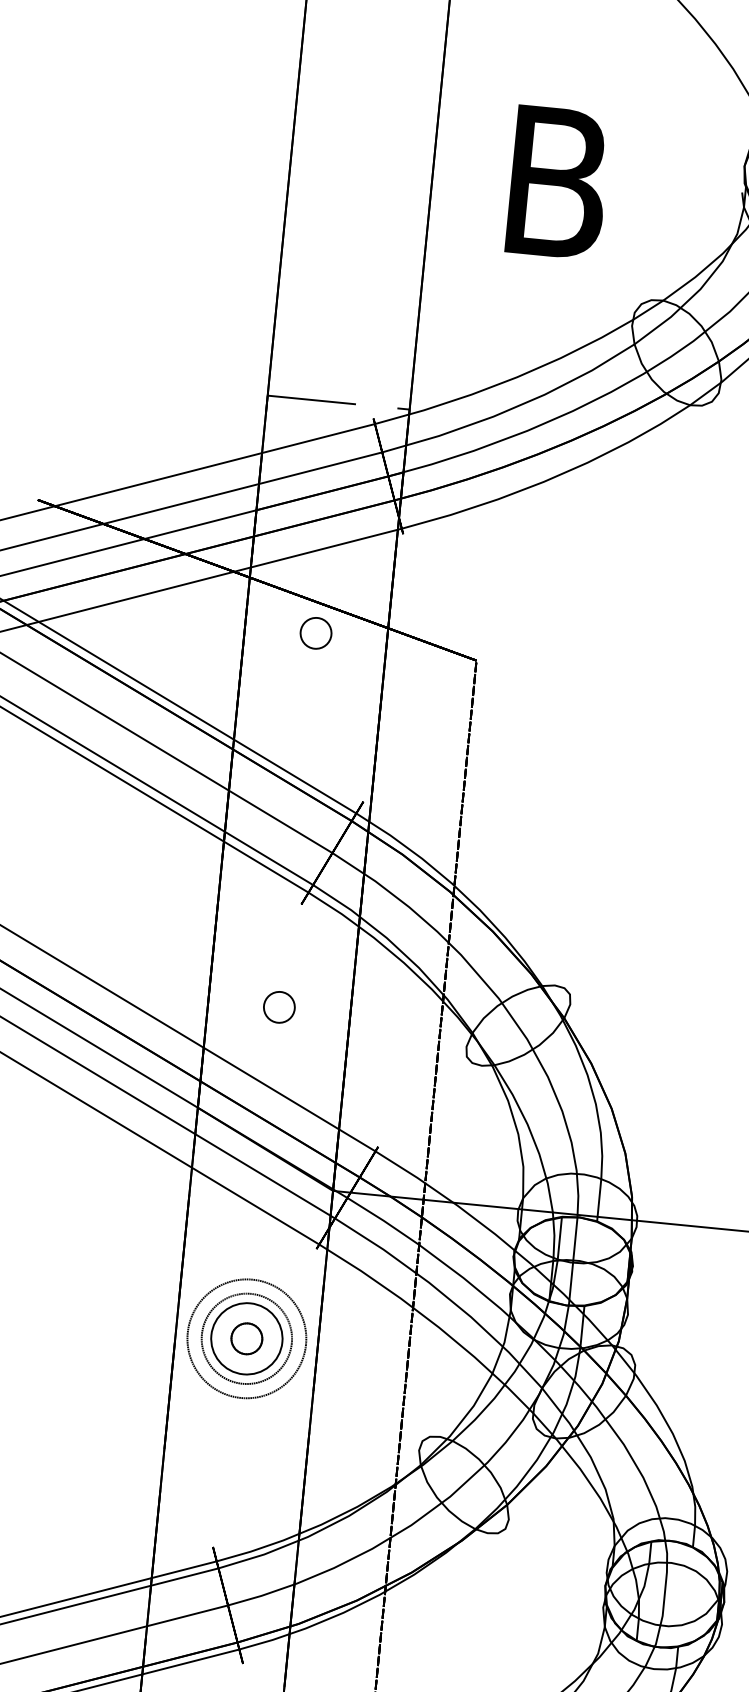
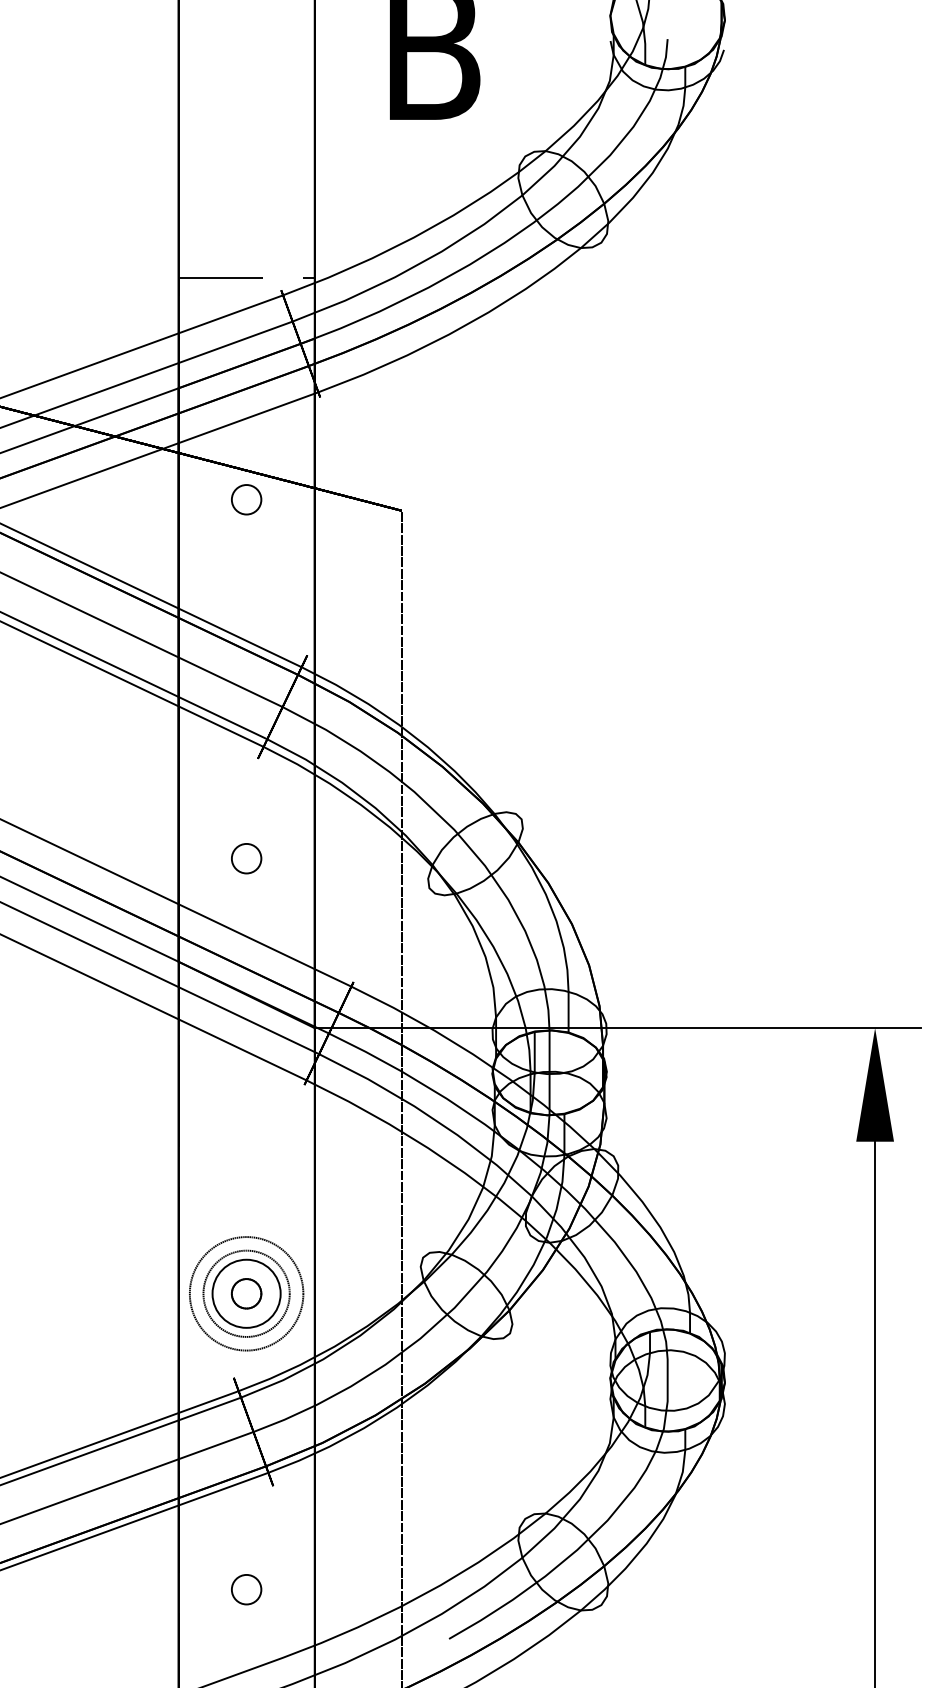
part: (246, 1338) -> (246, 1293), moved

